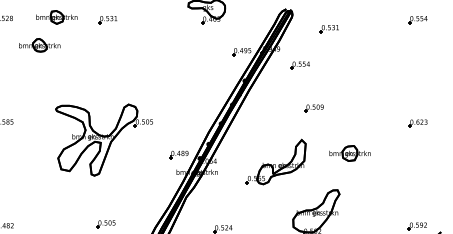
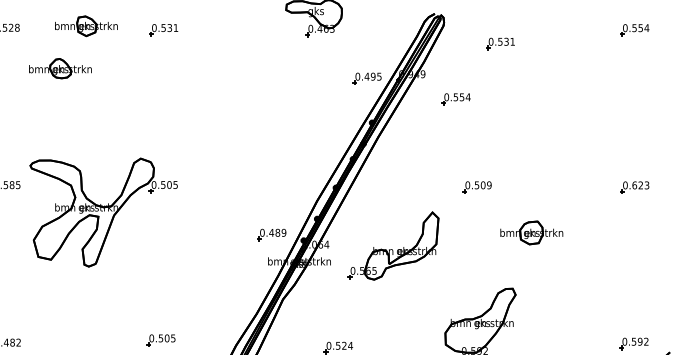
part: (313, 108) -> (476, 187), moved
part: (103, 139) -> (102, 211), moved
part: (275, 161) -> (392, 245), moved

